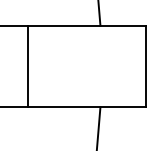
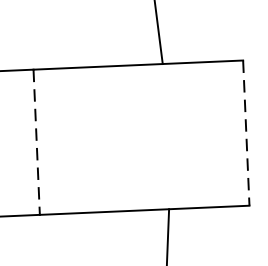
line: (27, 66) -> (36, 142), solid -> dashed
line: (145, 66) -> (246, 133), solid -> dashed

